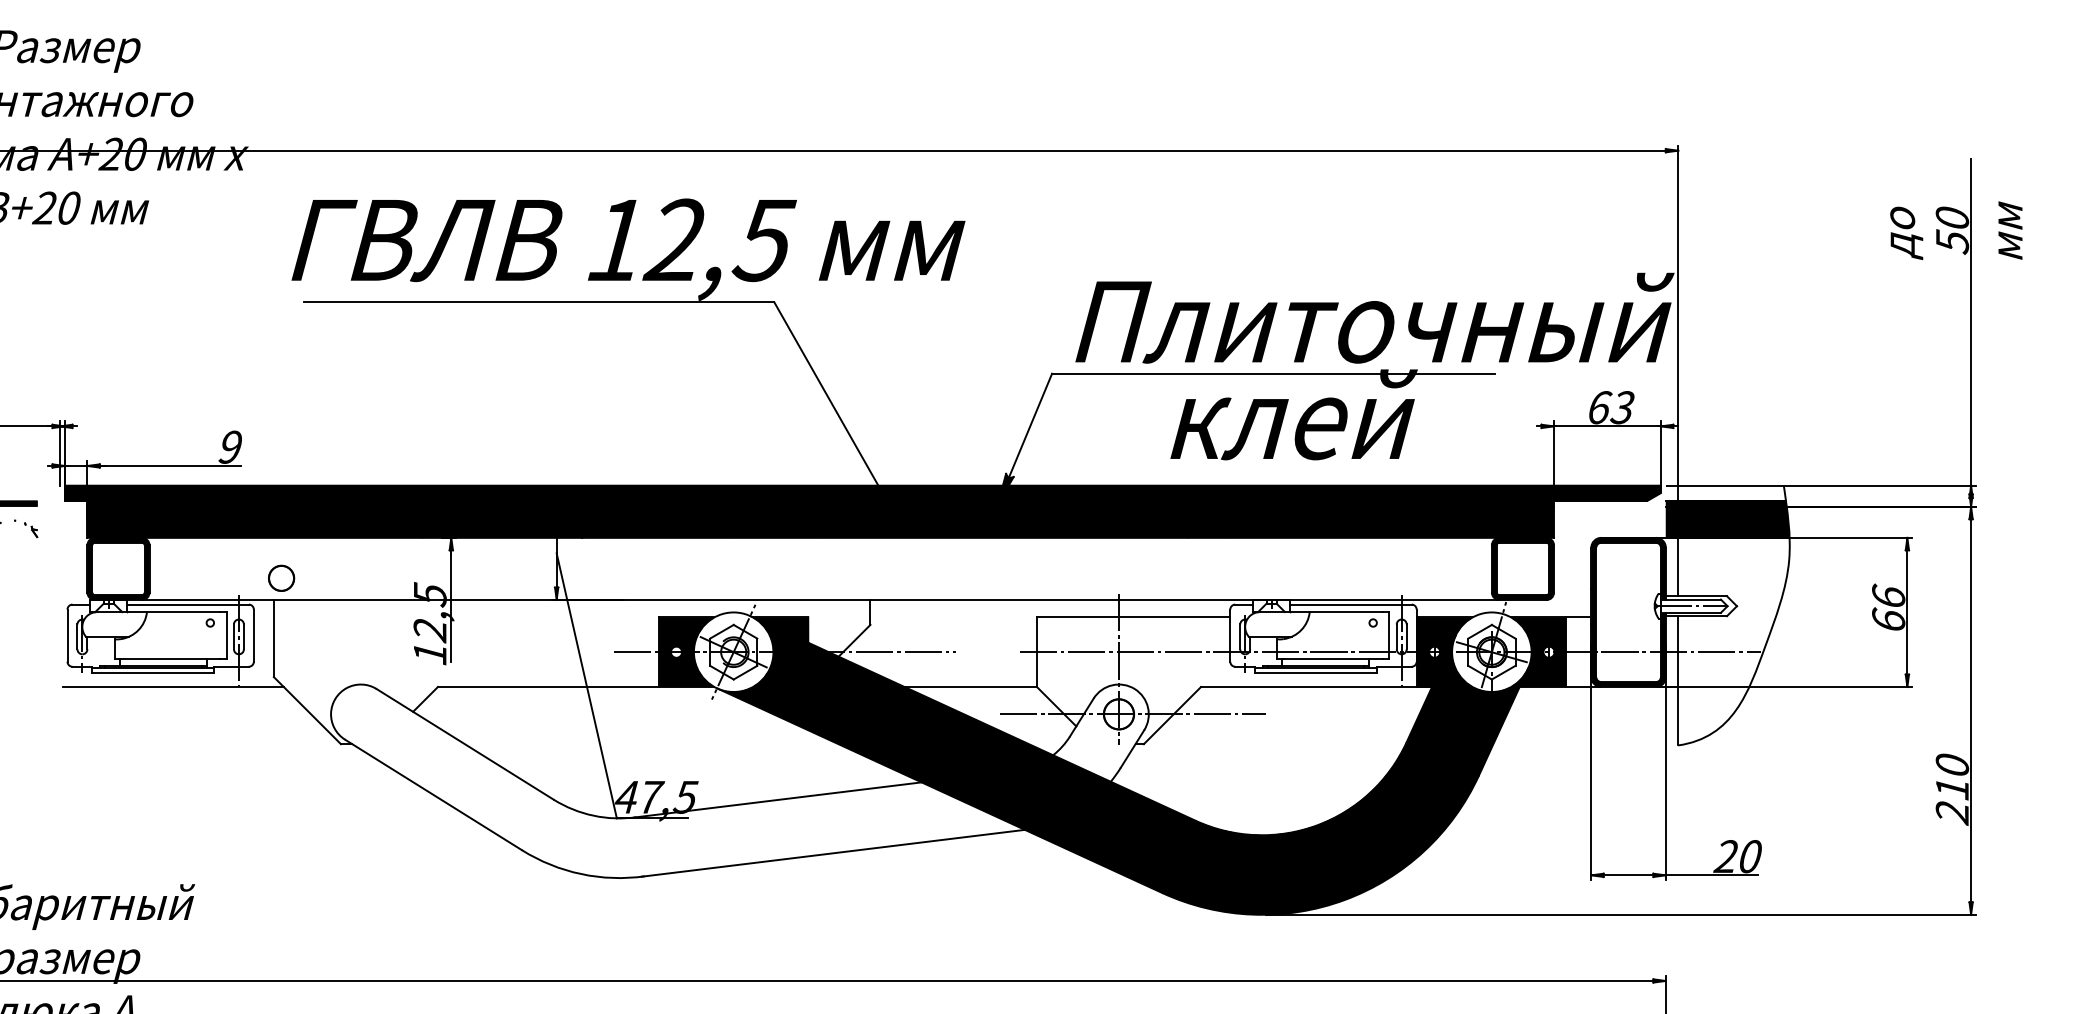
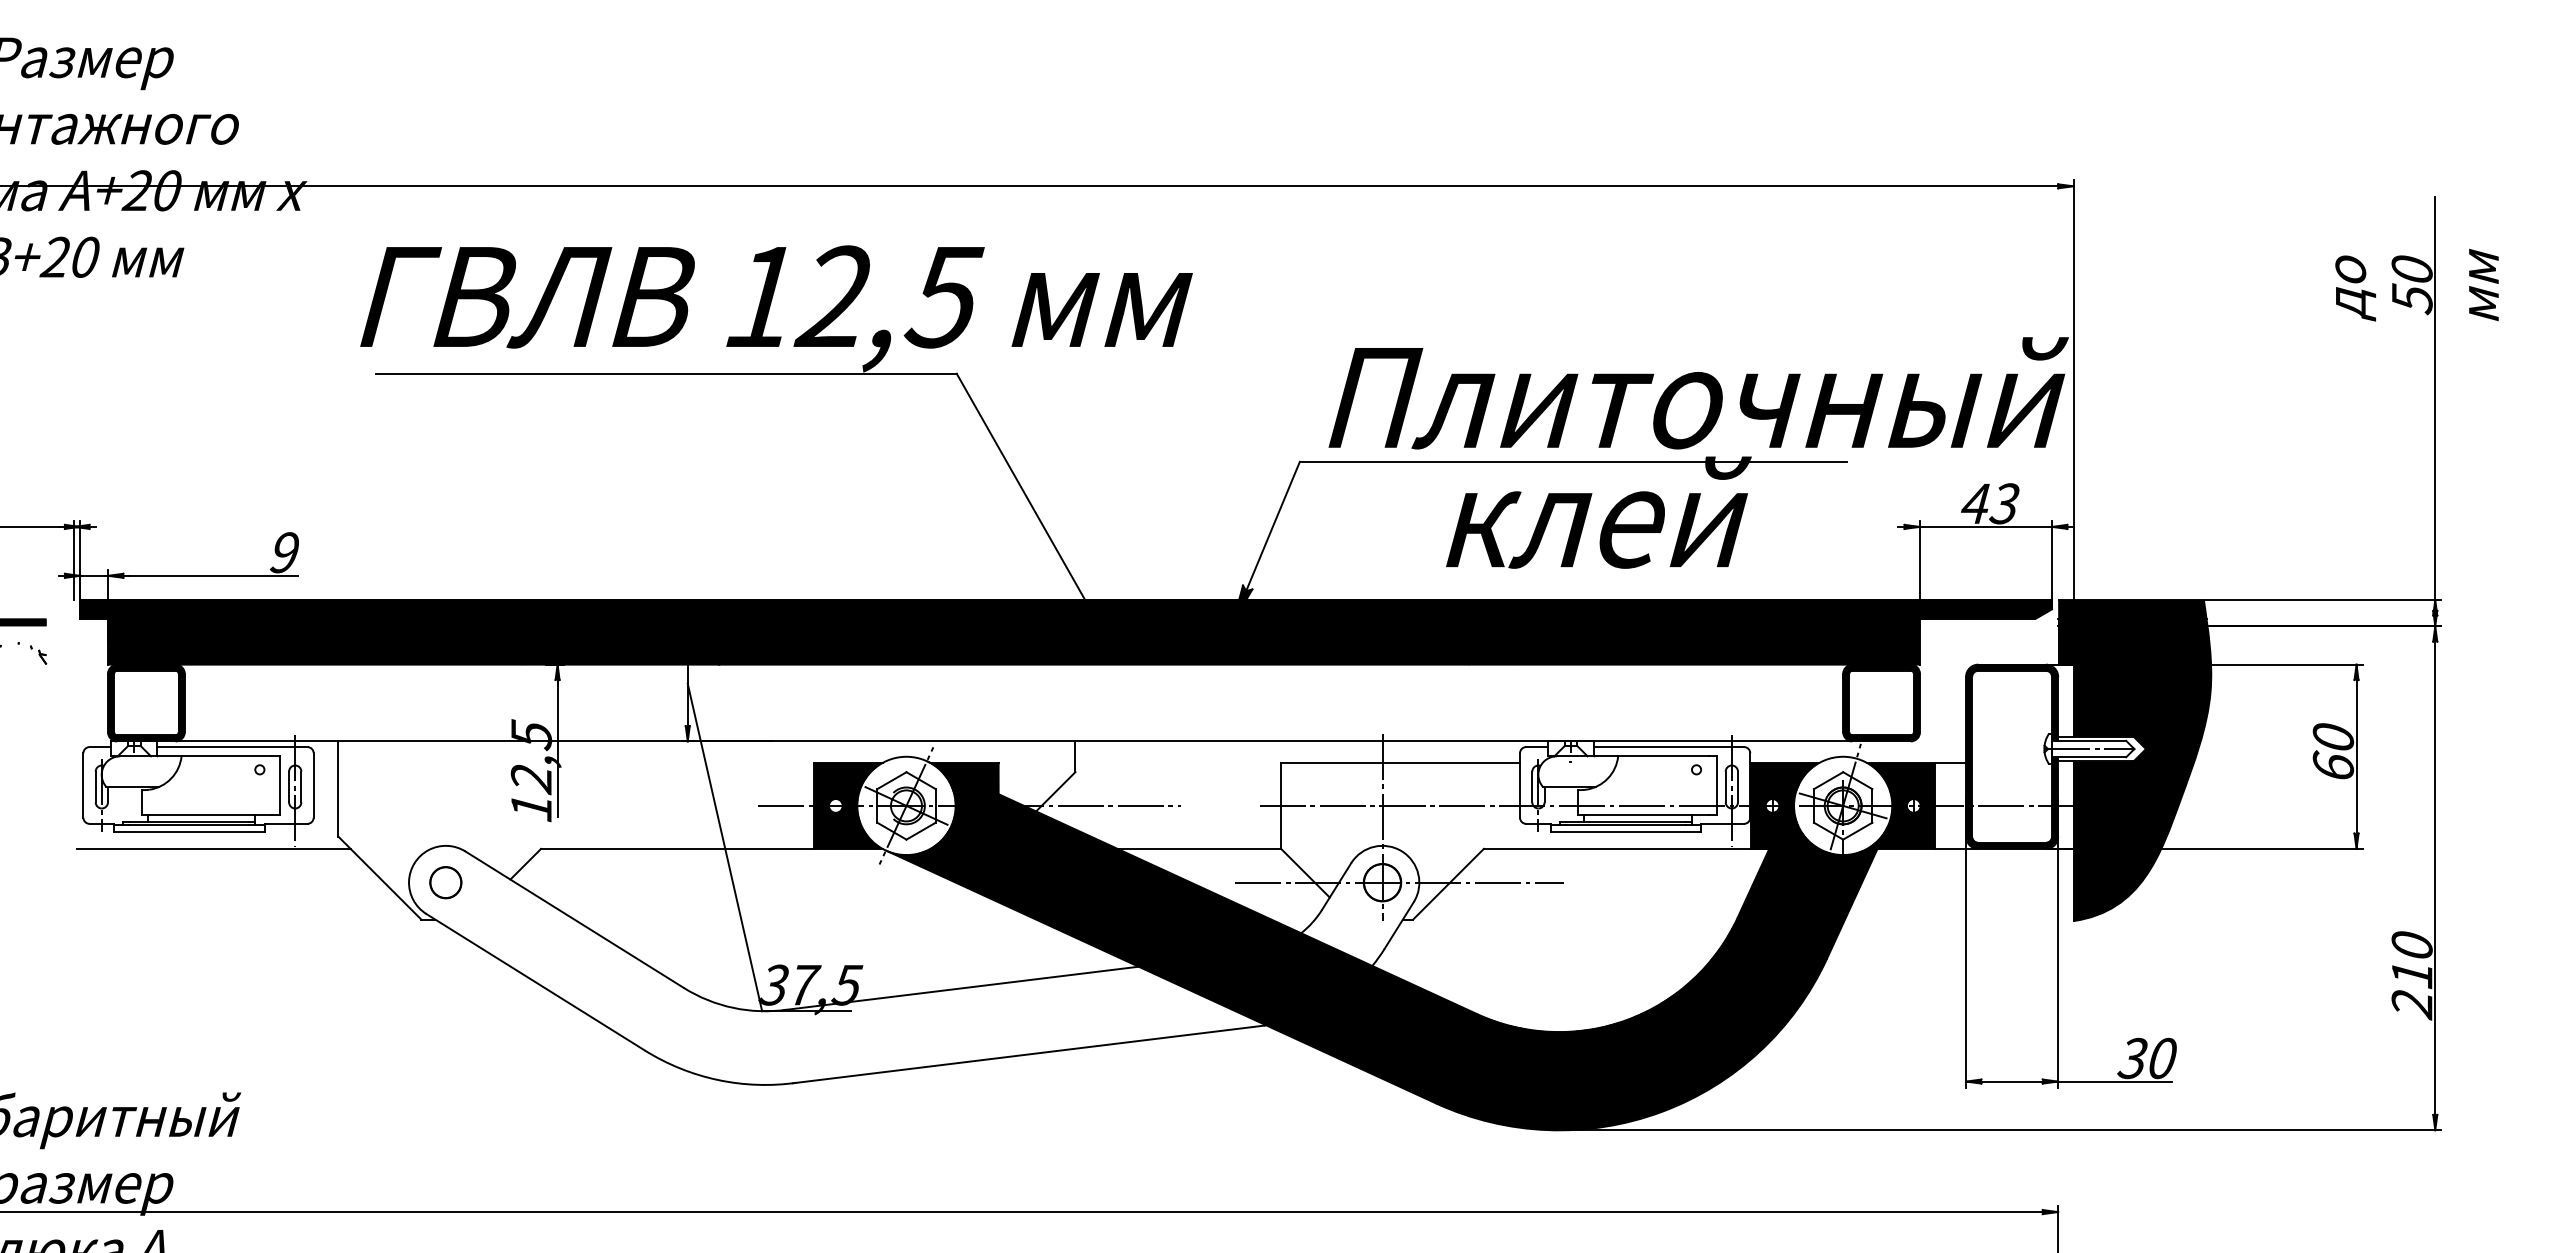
text: (1599, 407) -> (1976, 503), 63 -> 43
fill: (1726, 493) -> (2132, 609), added
circle: (281, 578) -> (445, 882), moved
text: (1888, 595) -> (2333, 735), 66 -> 60
fill: (1734, 641) -> (2142, 792), added
text: (626, 796) -> (773, 984), 47,5 -> 37,5
text: (1725, 856) -> (2131, 1058), 20 -> 30

